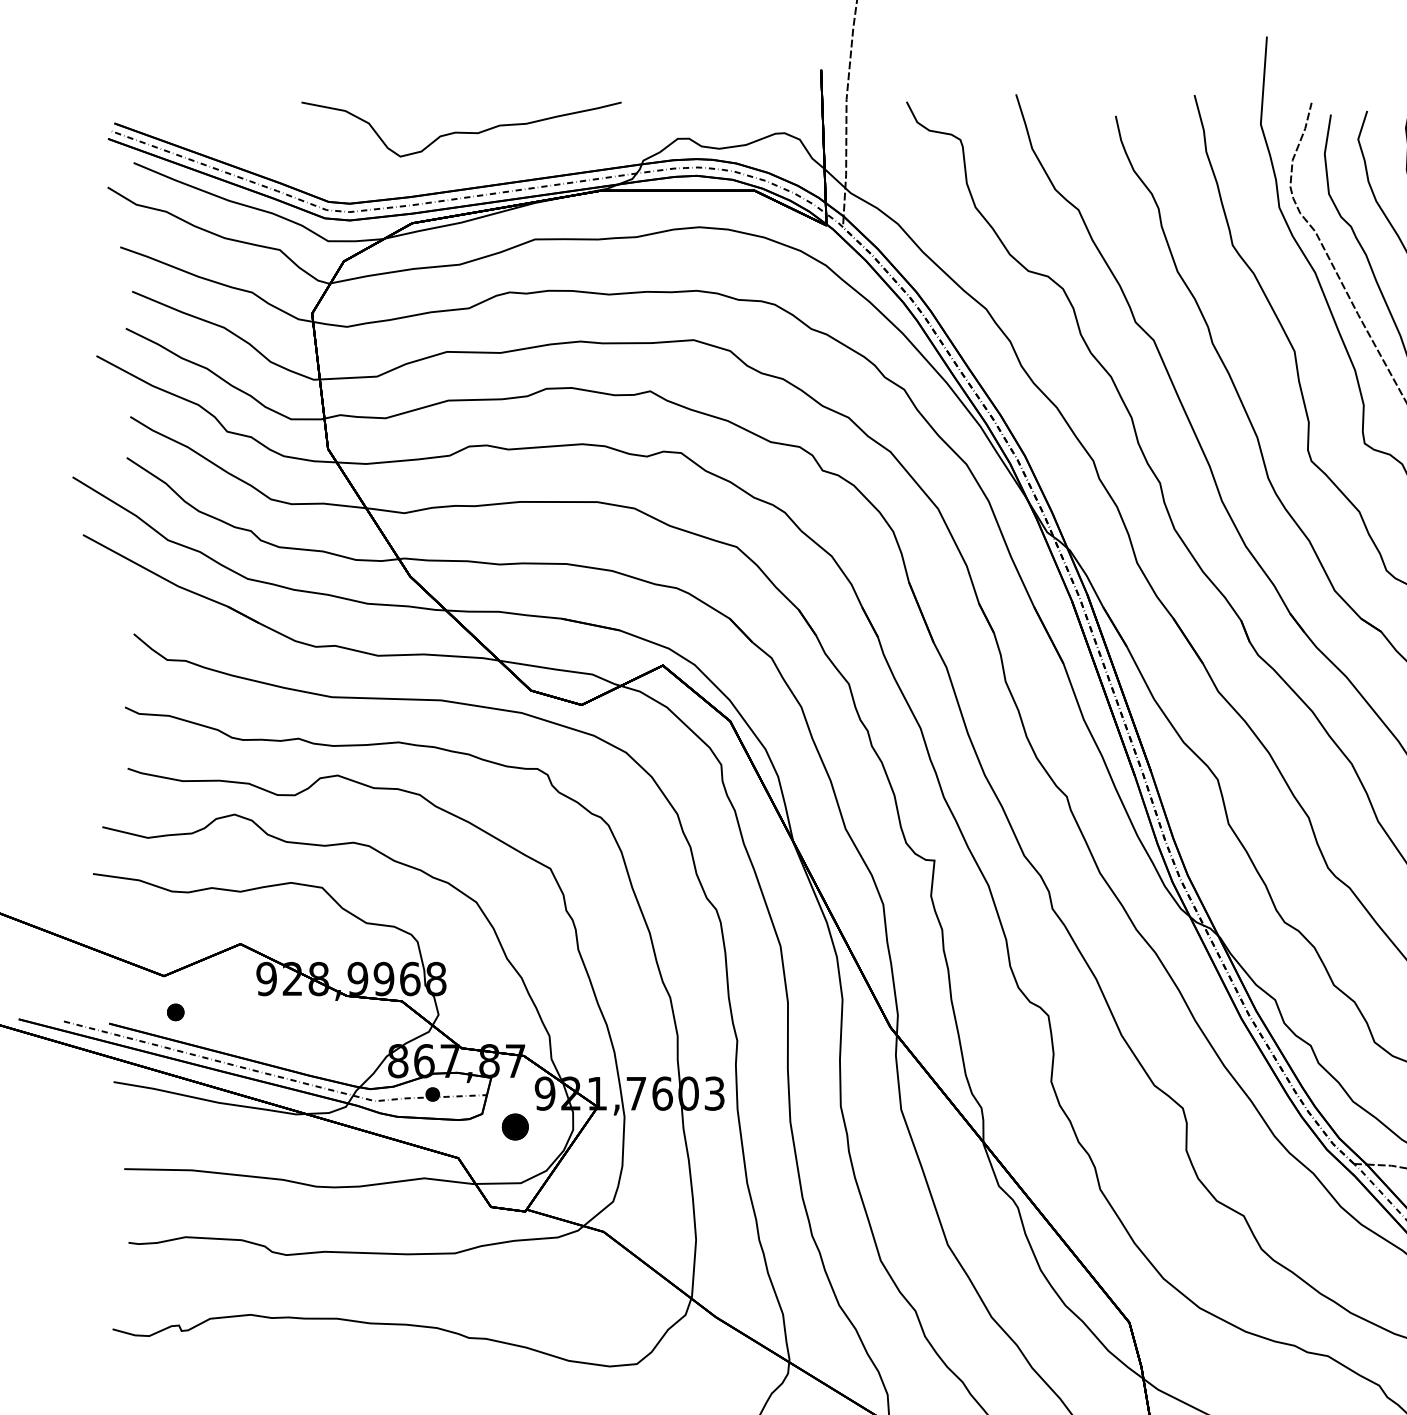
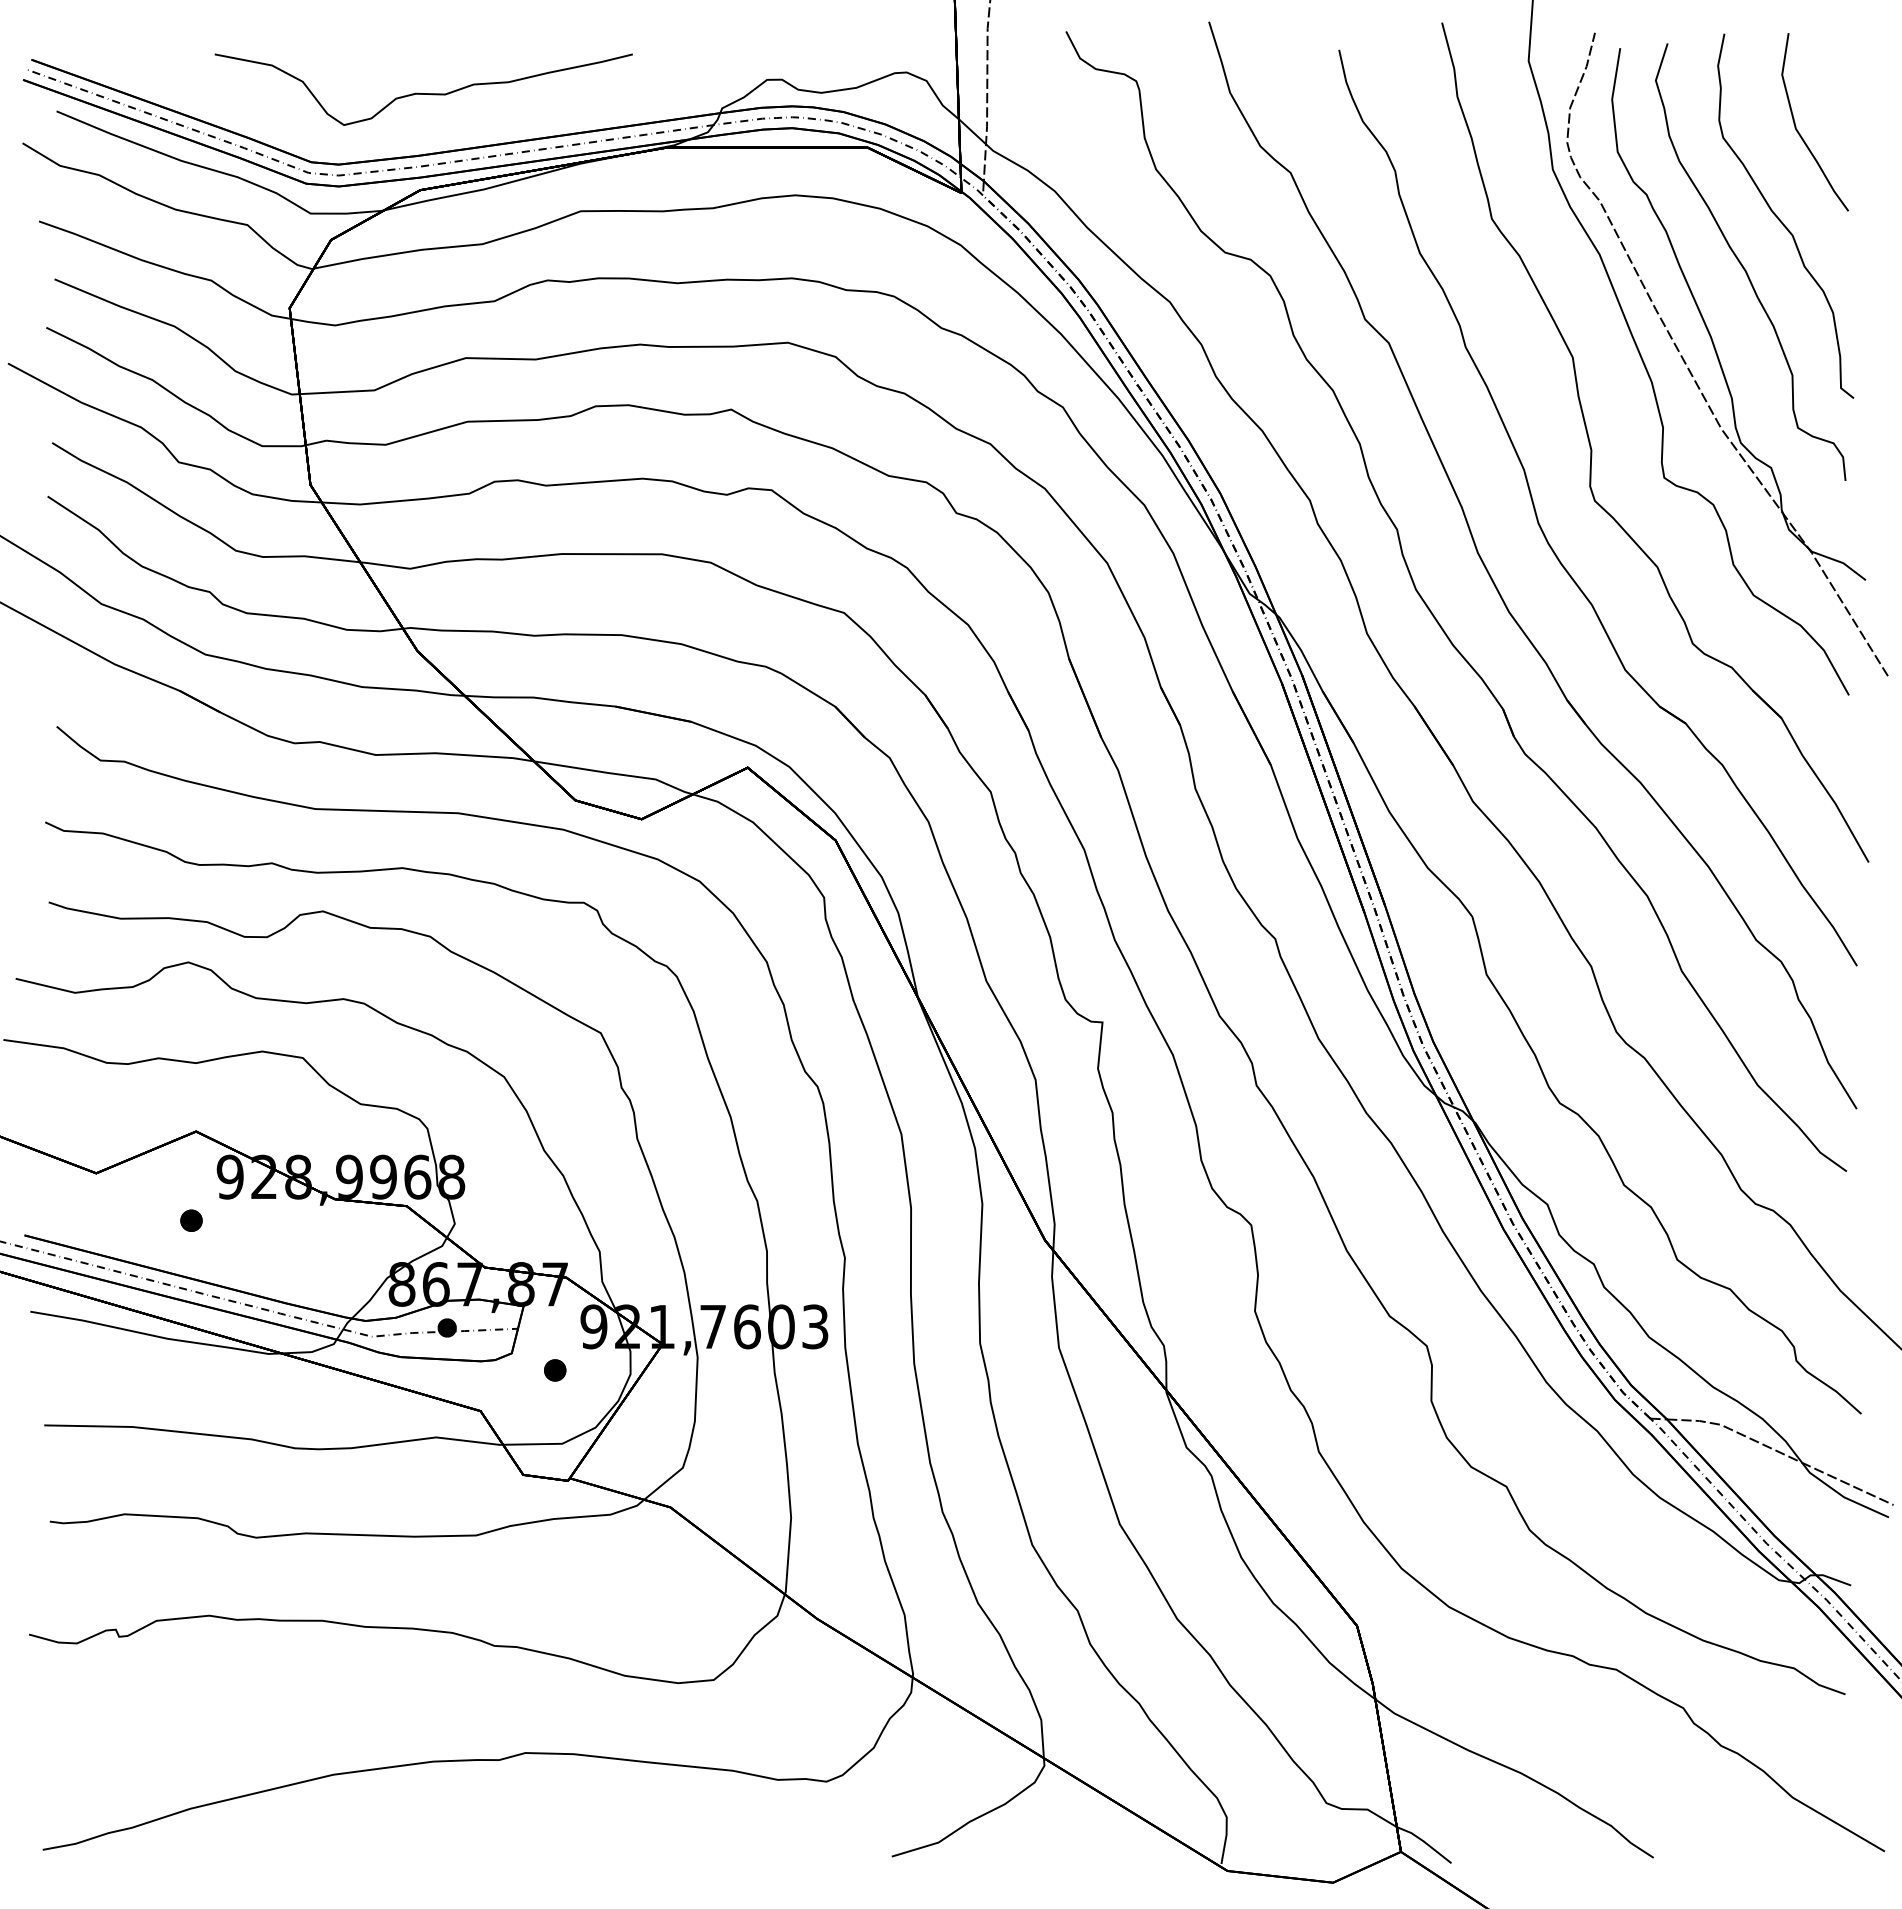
curve: (461, 132) -> (423, 93), moved
part: (175, 1012) -> (191, 1220), moved
part: (515, 1127) -> (555, 1370), size x0.62

